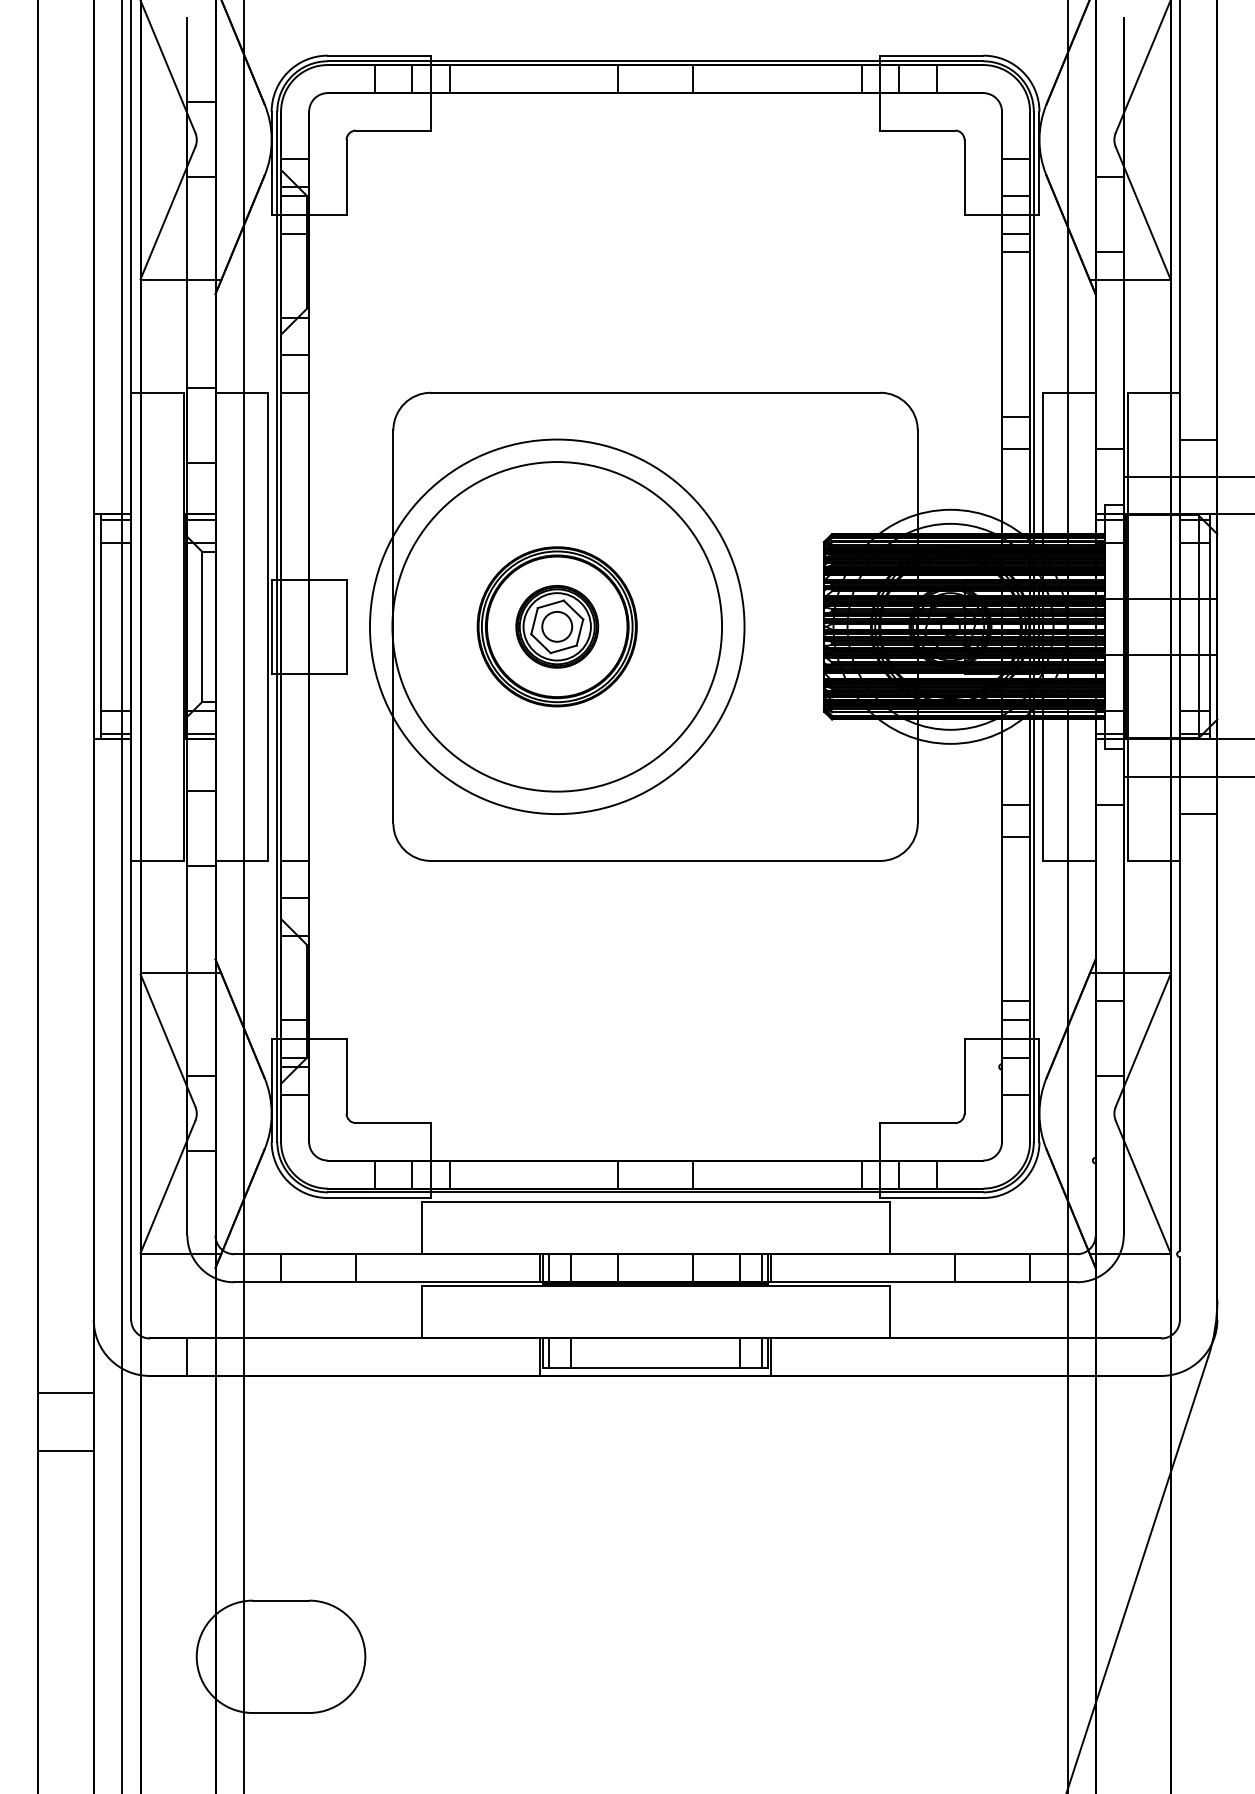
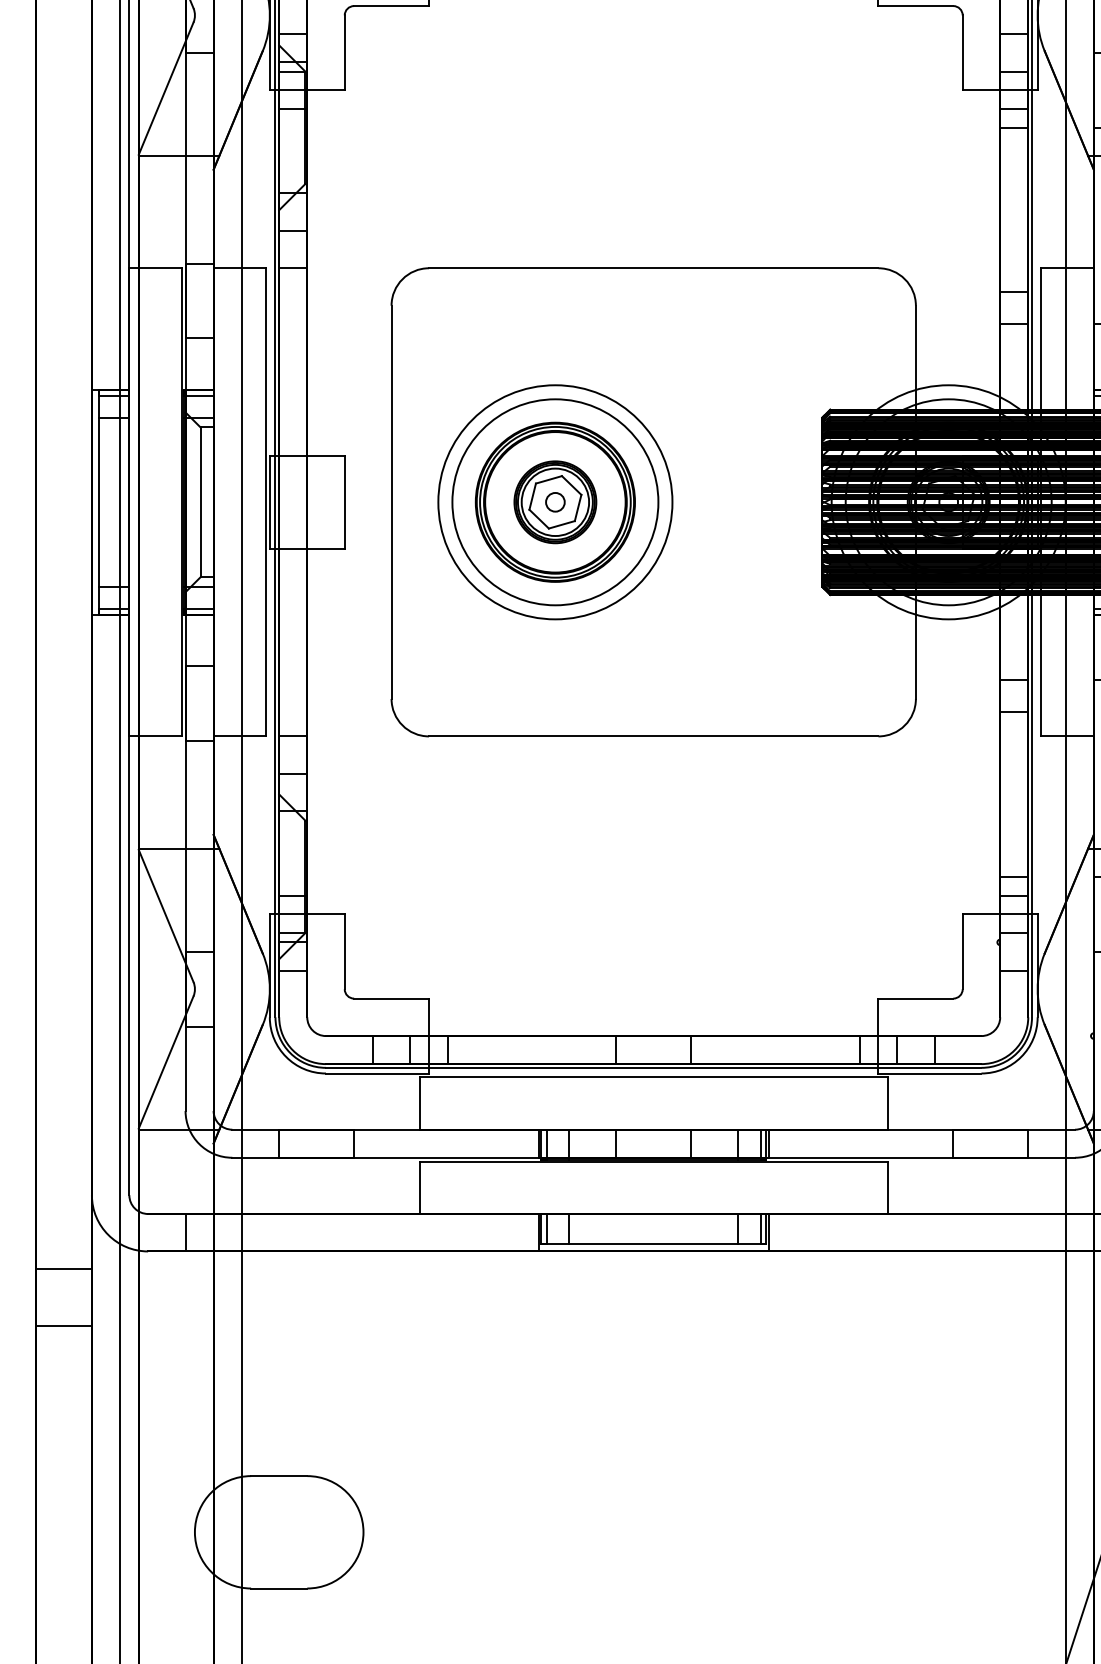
circle: (556, 626) -> (554, 501), size x0.62
circle: (557, 626) -> (555, 501), size x0.62
circle: (557, 626) -> (555, 501), size x0.62

